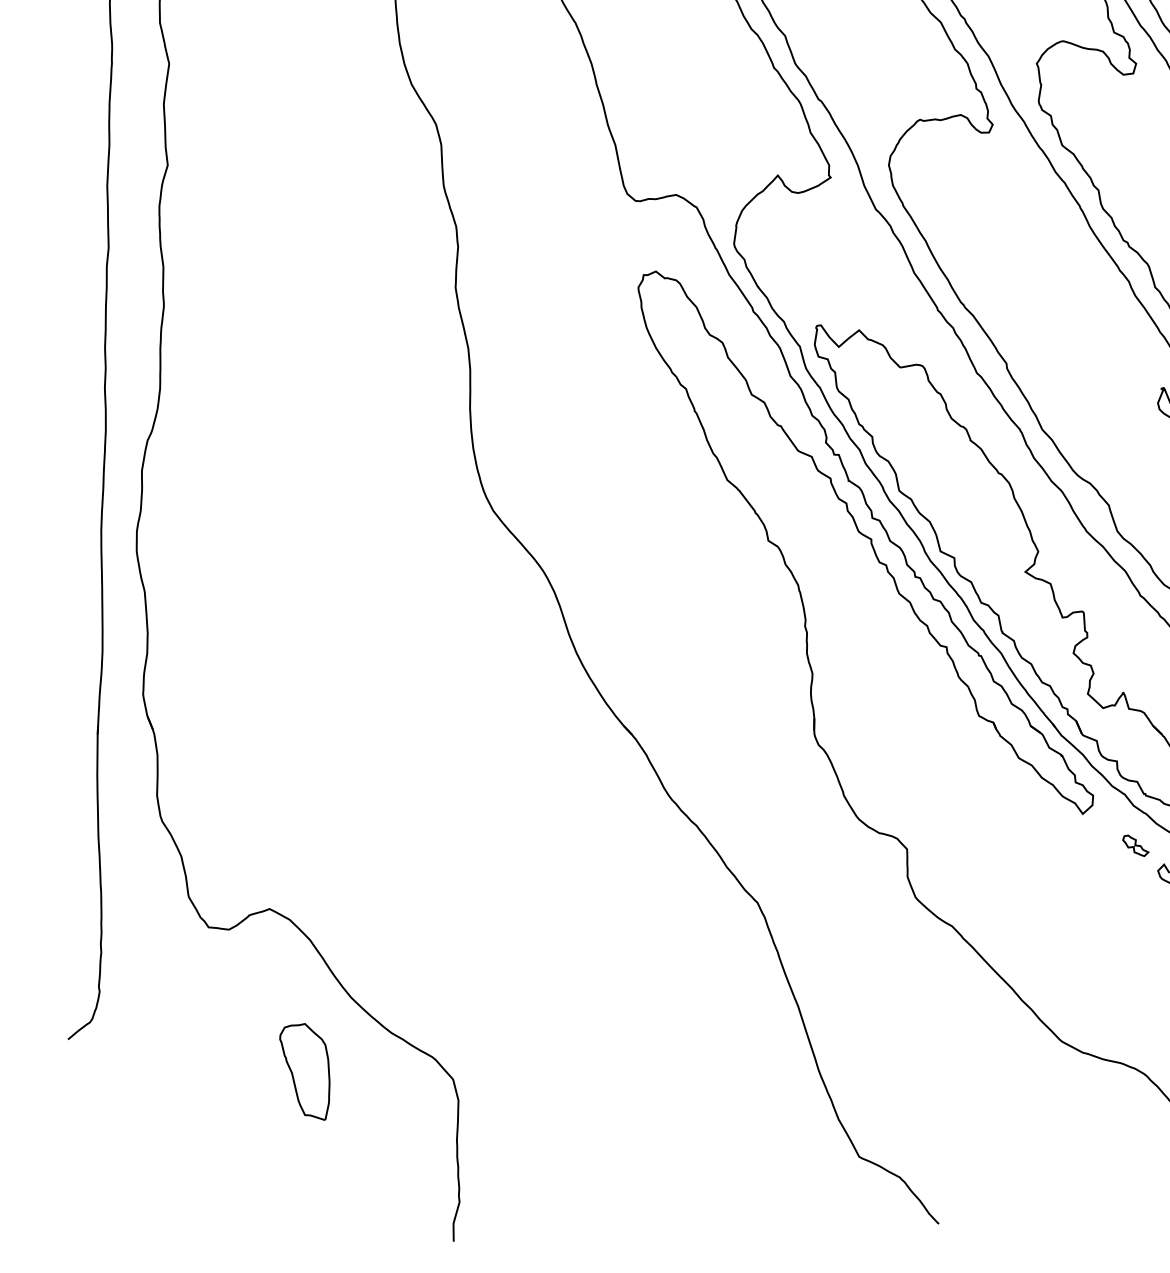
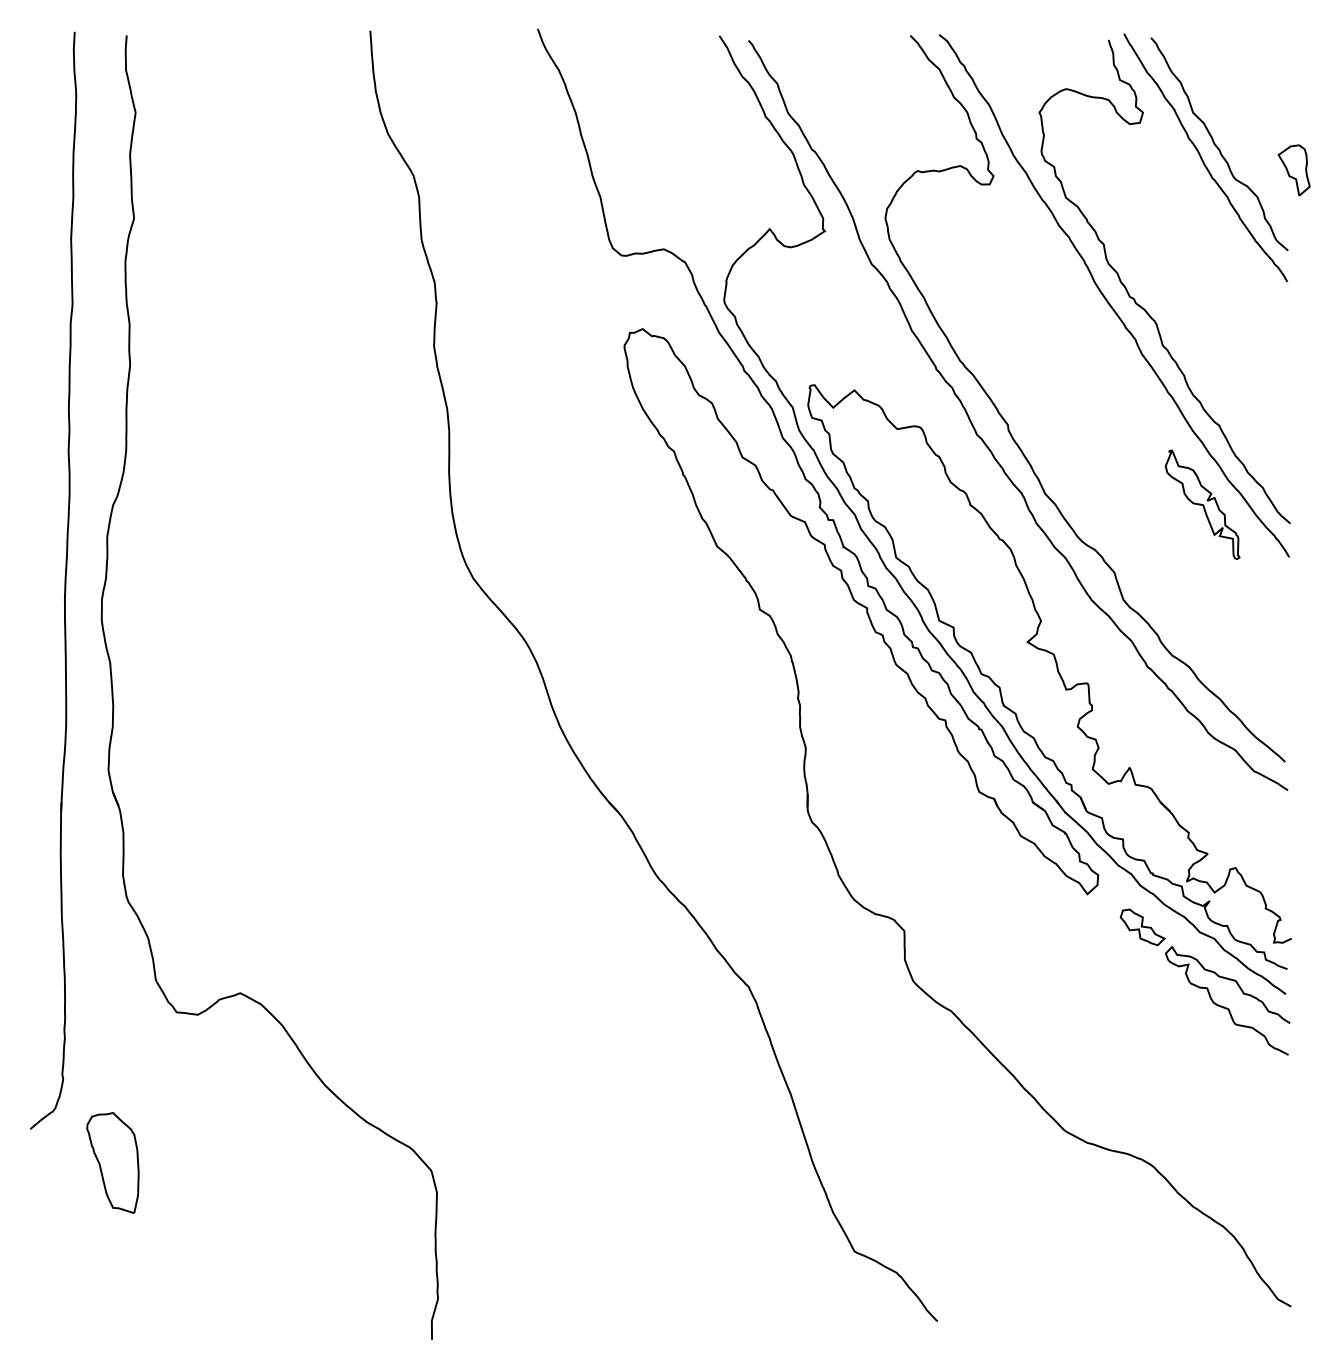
part: (1135, 845) -> (1142, 927), size x1.67
part: (304, 1071) -> (112, 1162), moved

